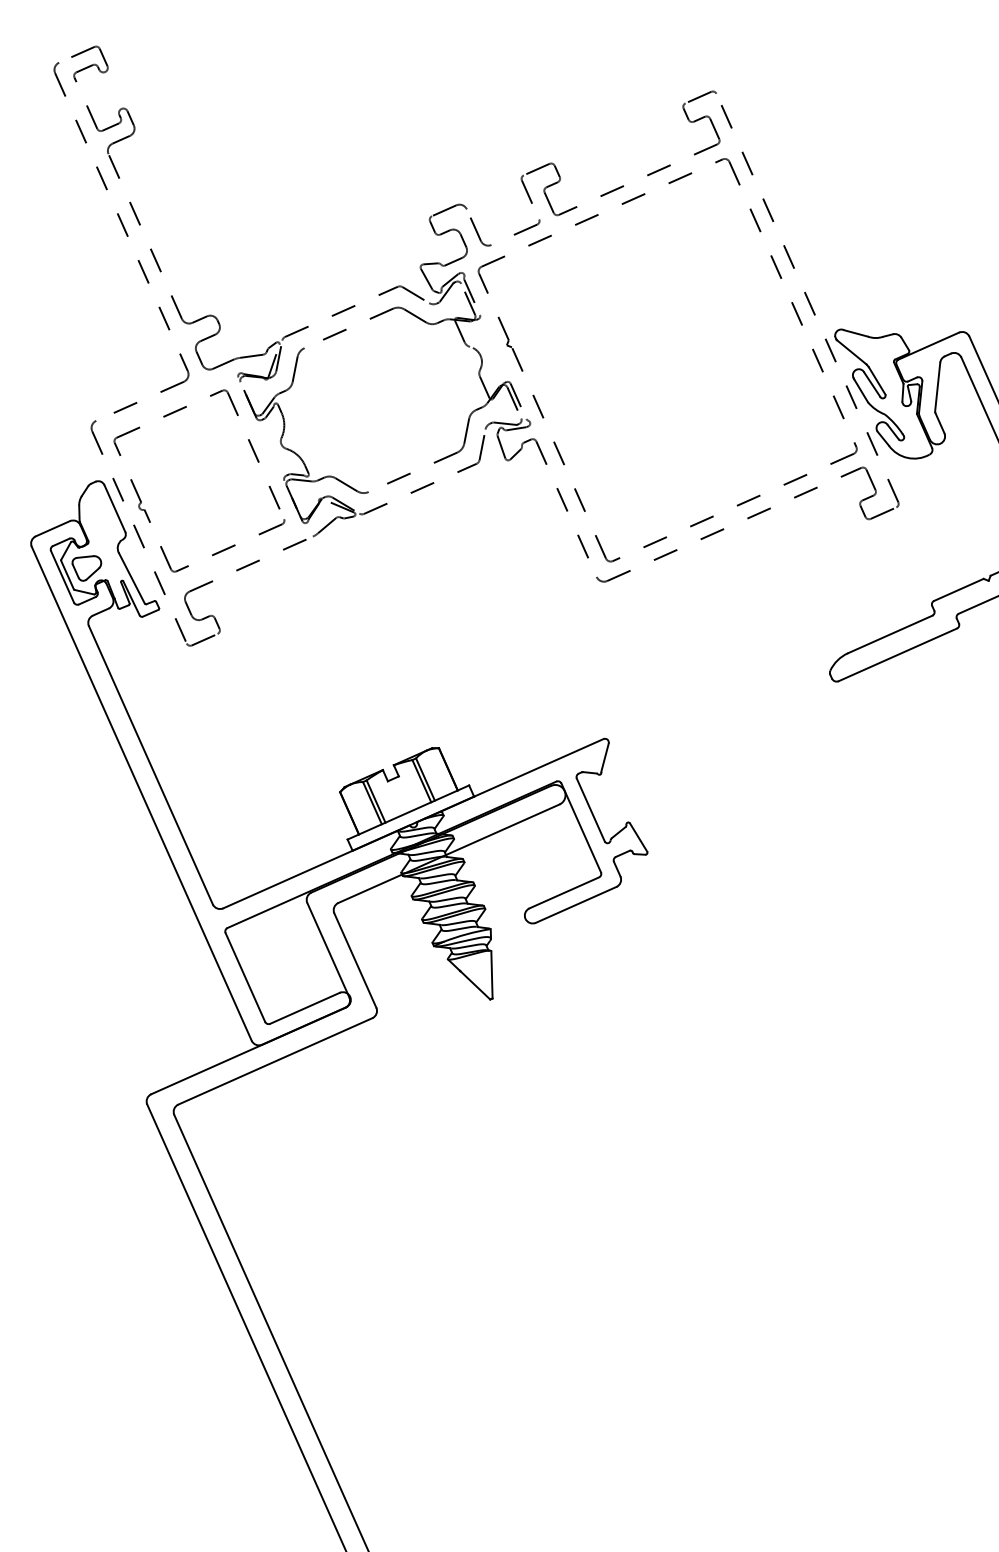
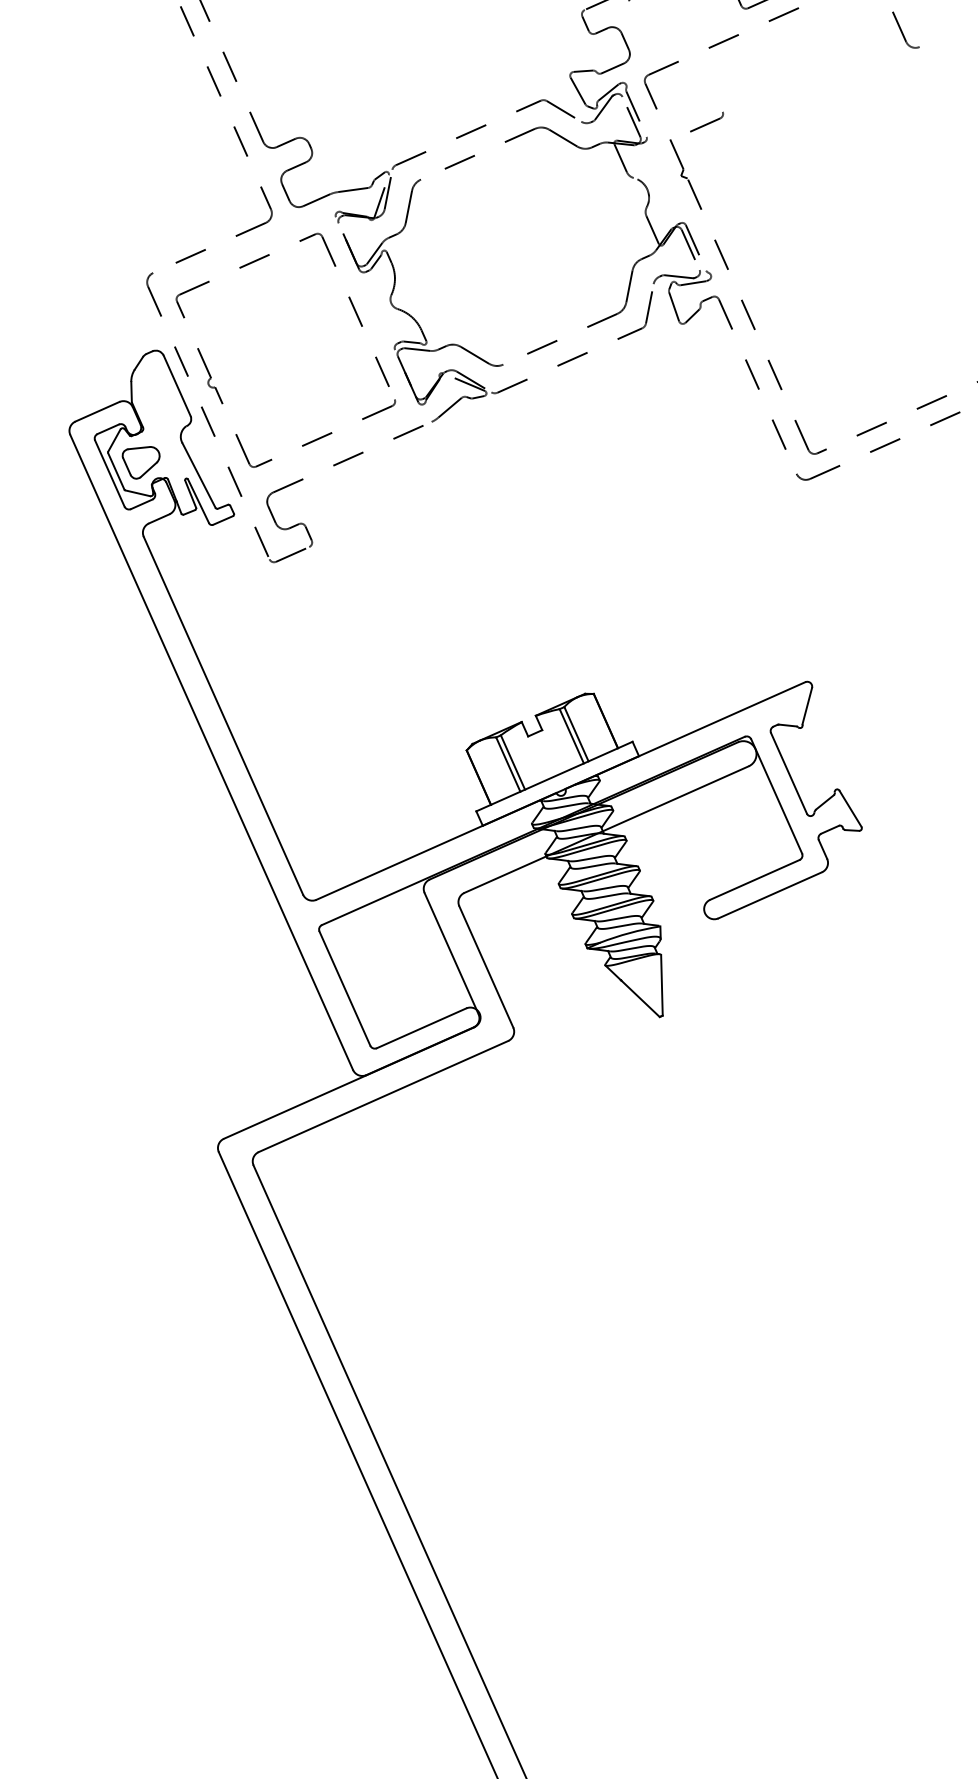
part: (526, 227) -> (706, 122), moved
part: (480, 231) -> (905, 29), moved

